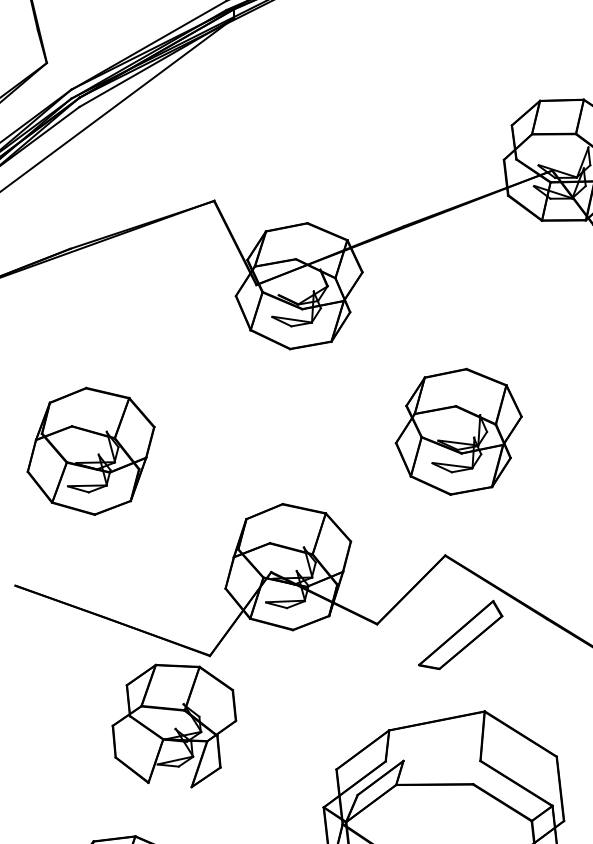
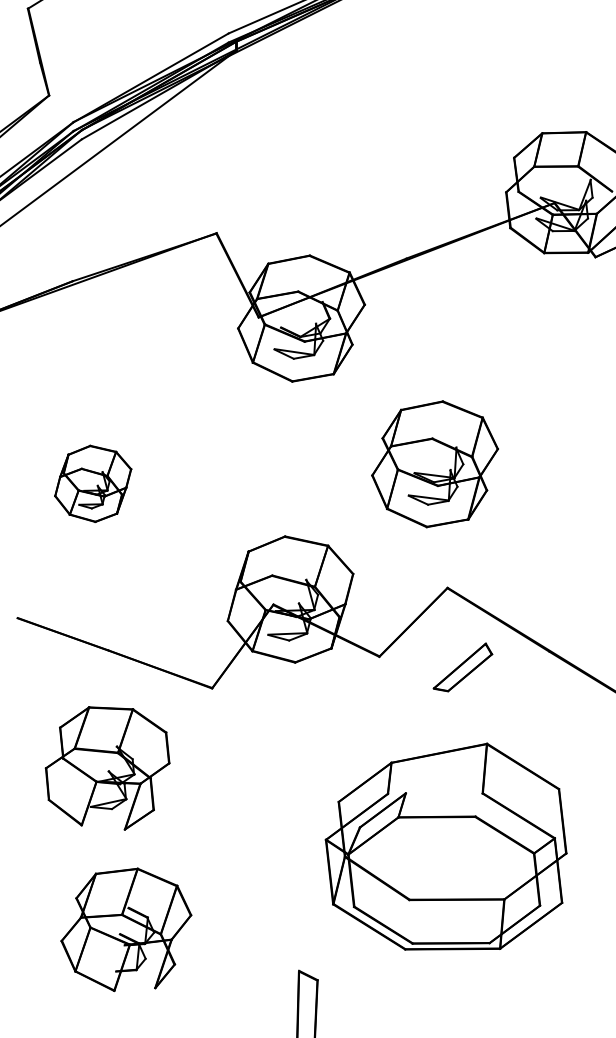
part: (458, 432) -> (434, 464), moved
part: (90, 451) -> (92, 483), size x0.6
part: (460, 635) -> (462, 667), size x0.7
part: (174, 726) -> (107, 768), moved

